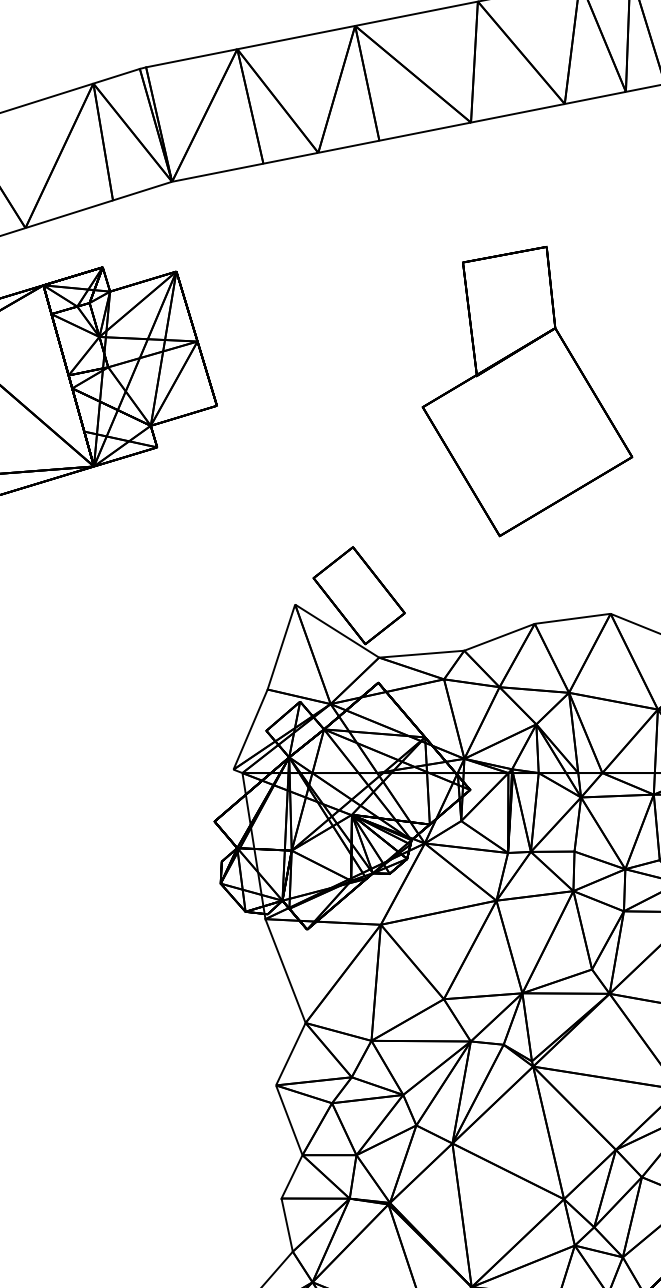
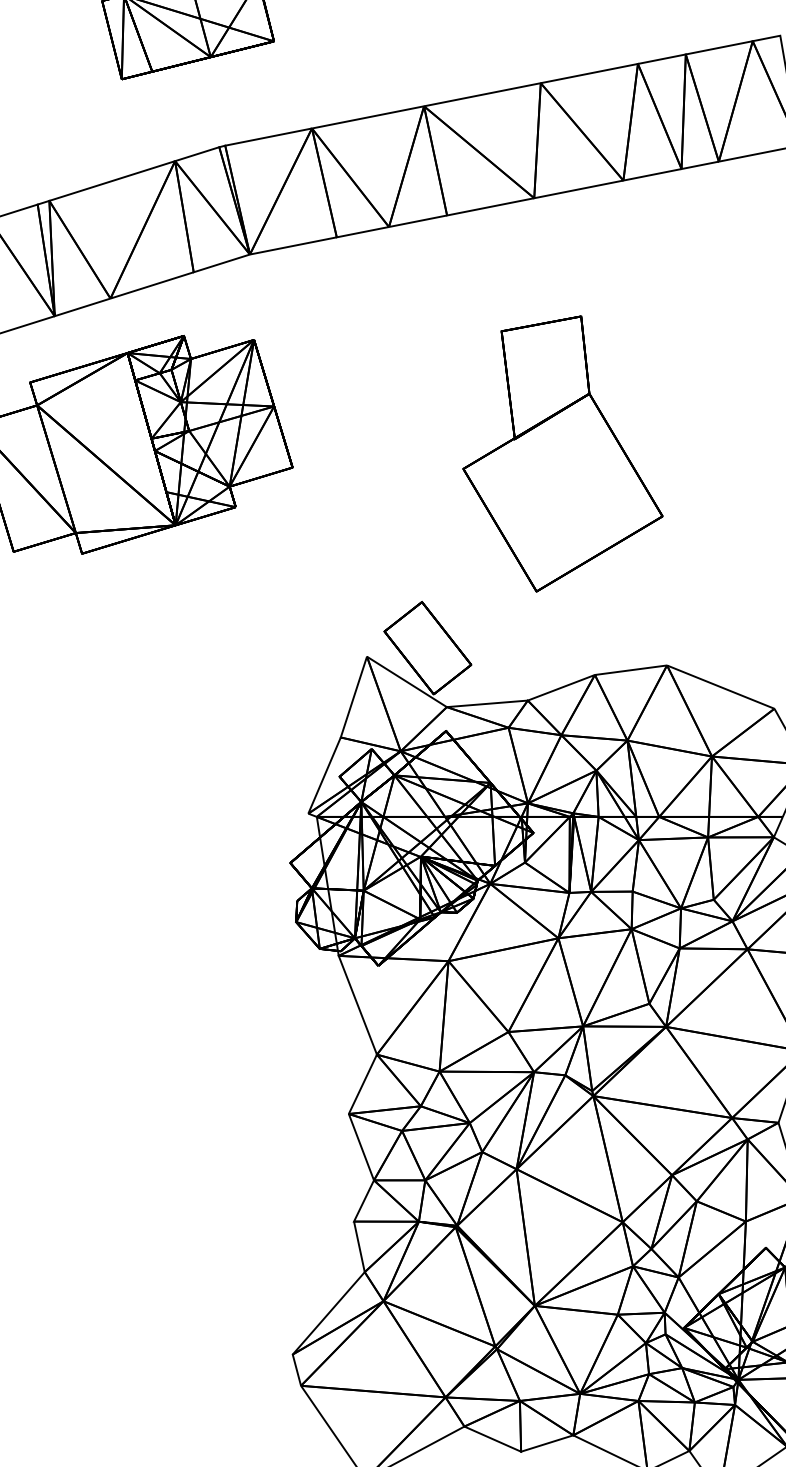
part: (527, 390) -> (562, 453), moved

